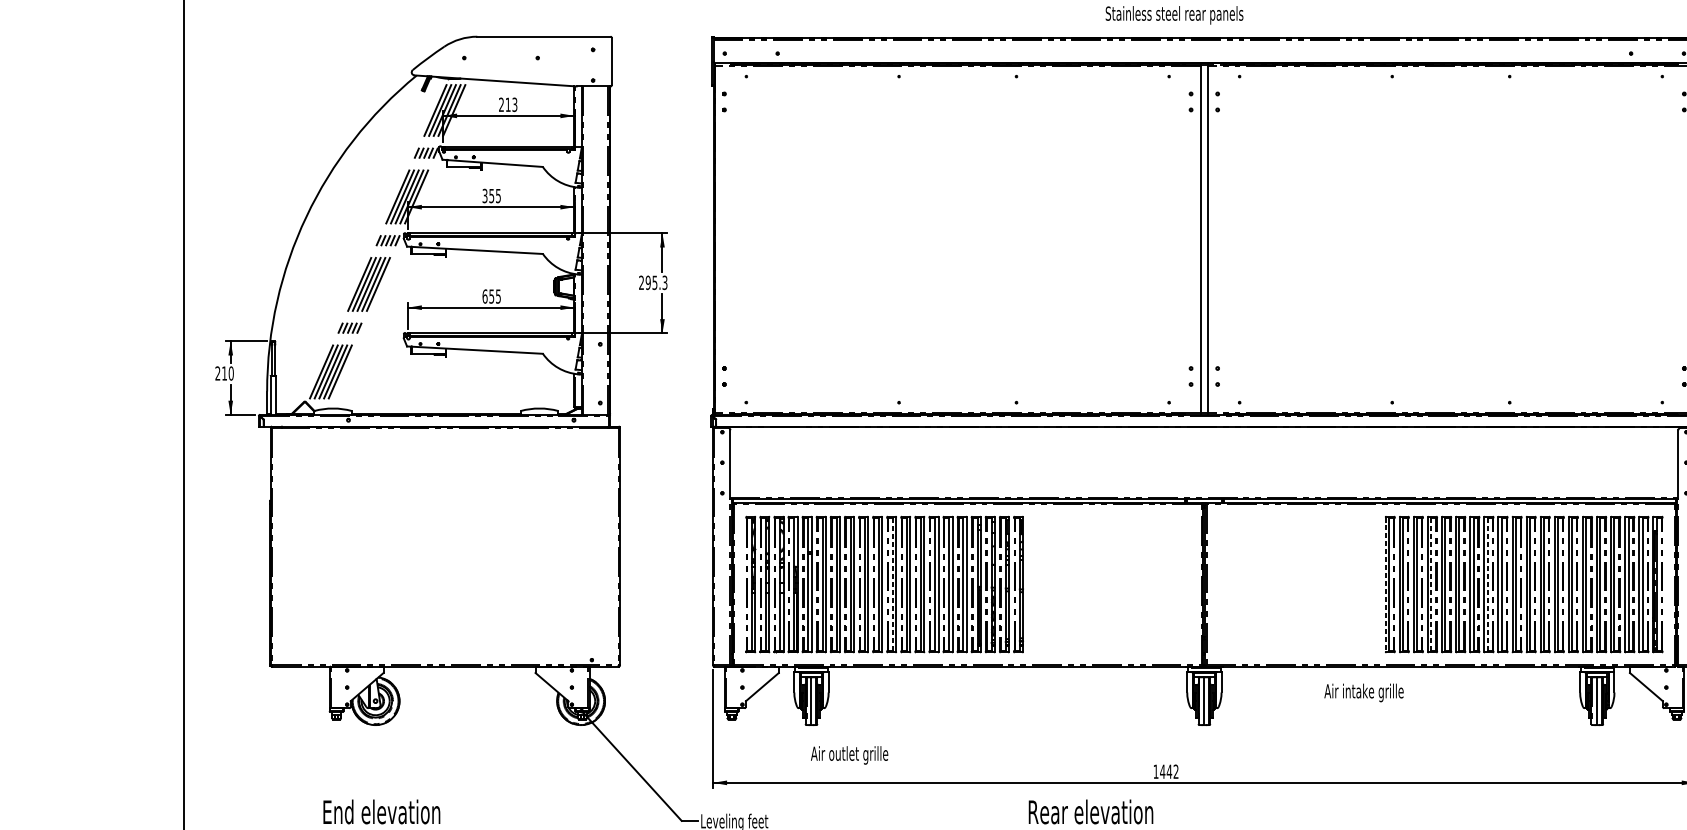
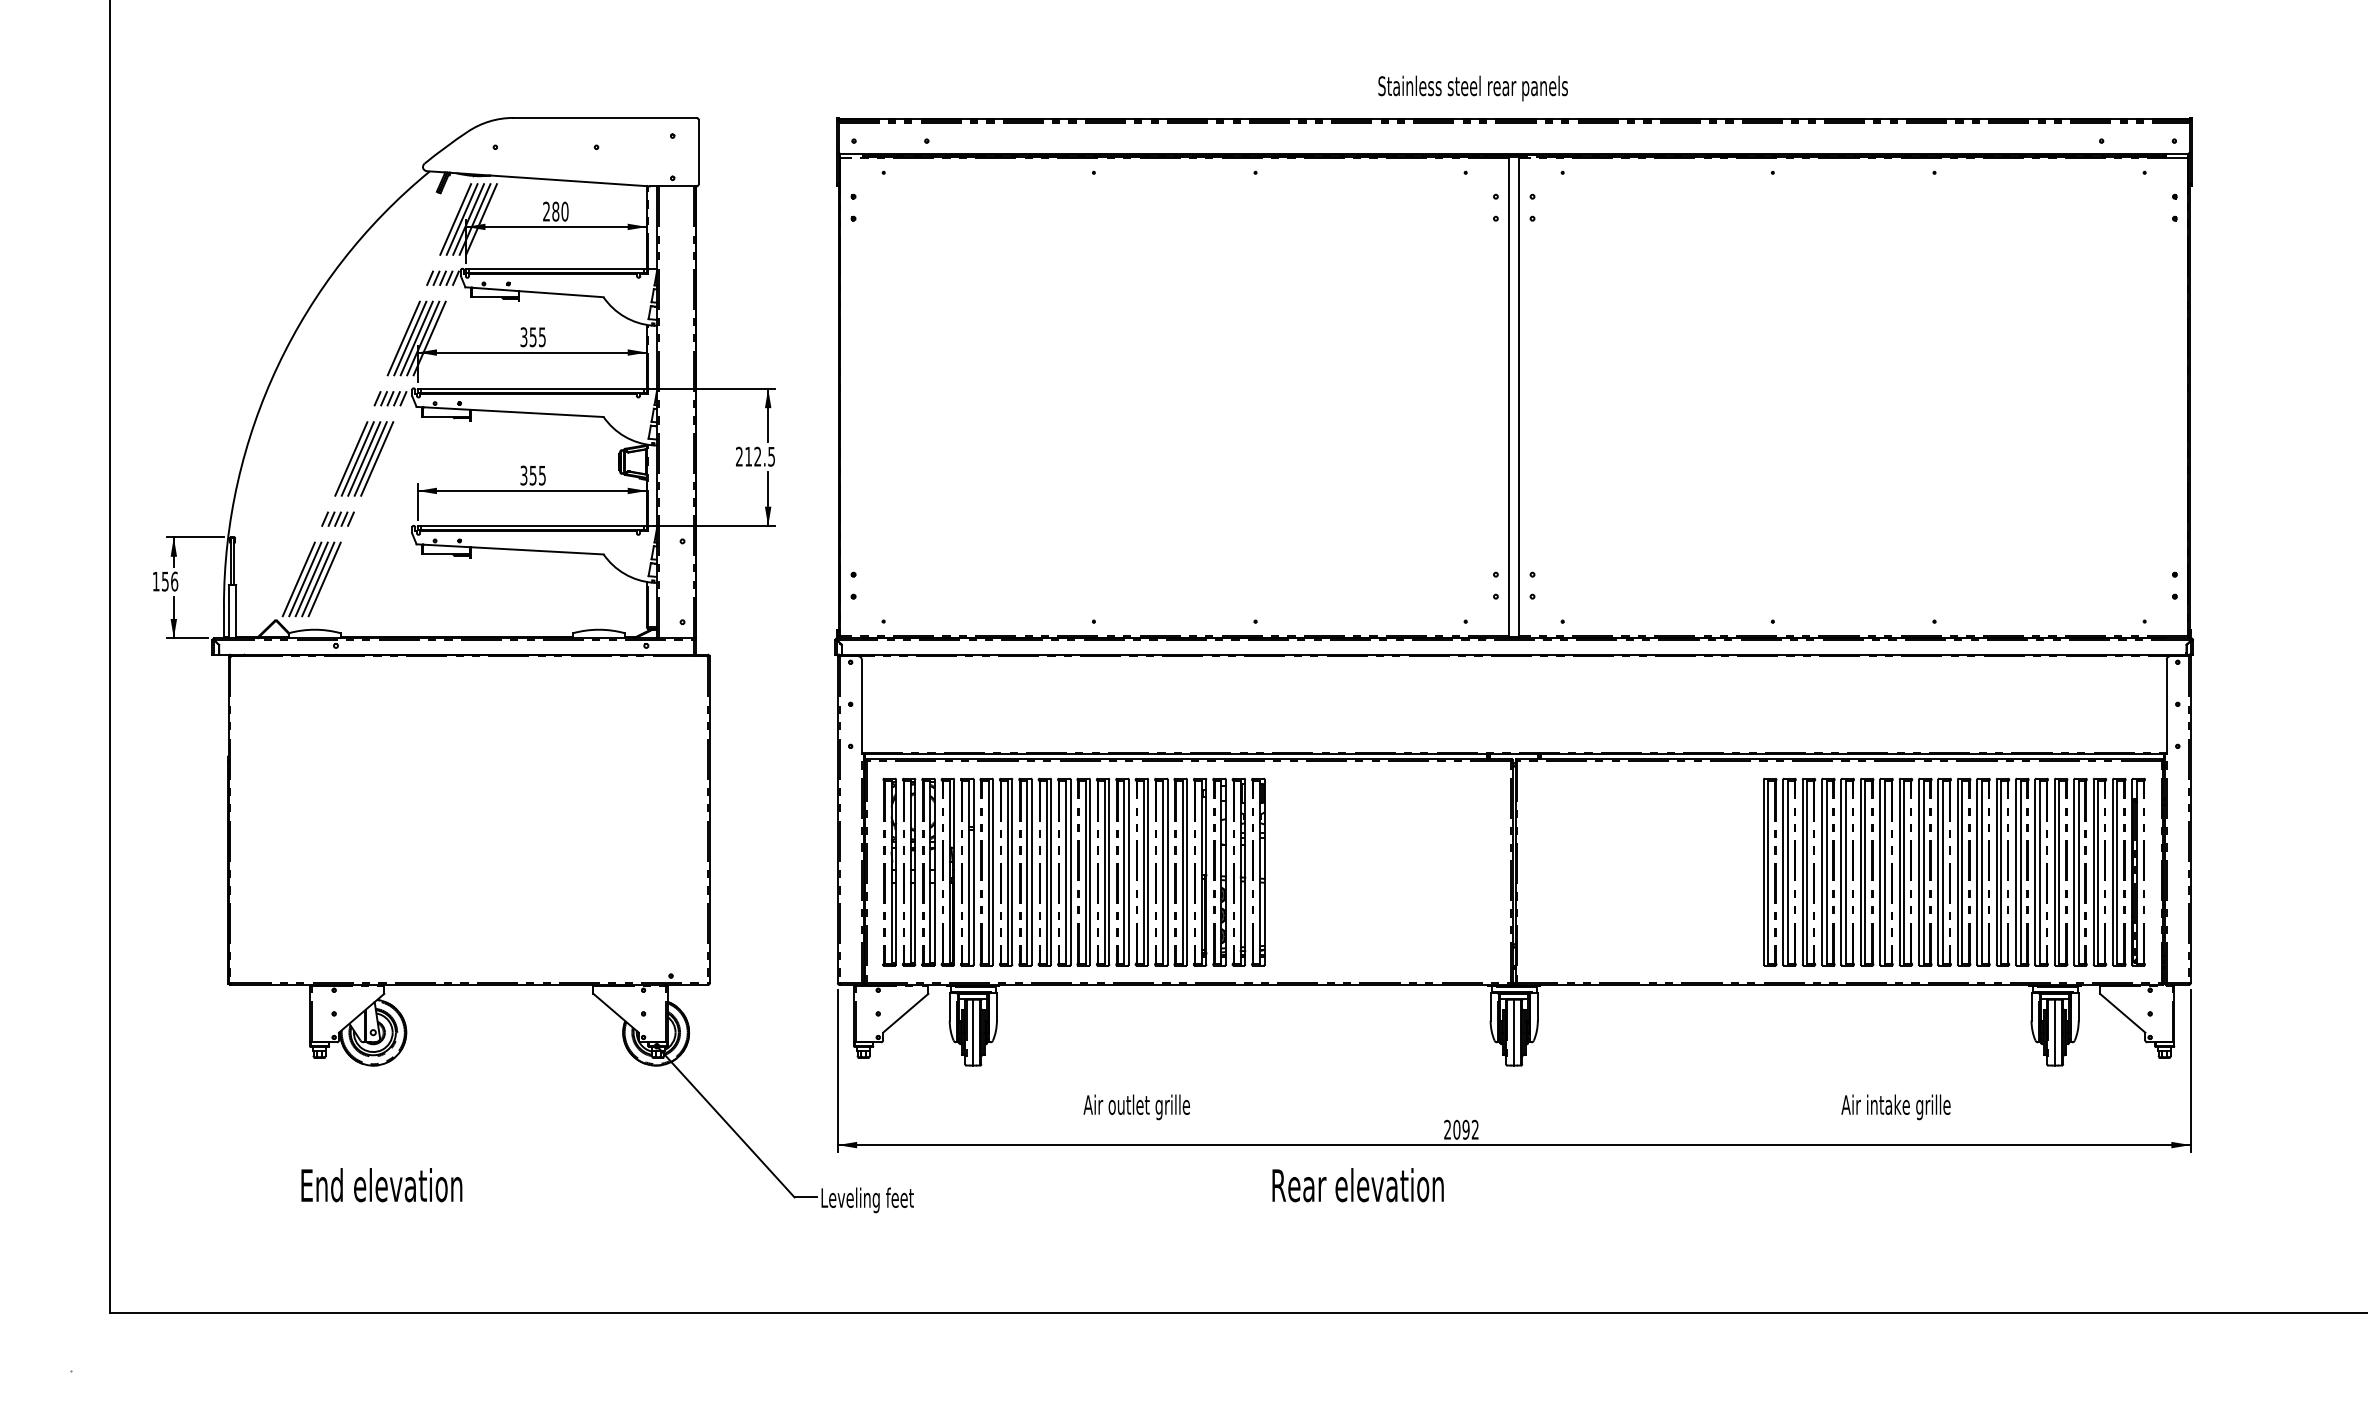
text: (511, 104) -> (560, 211), 213 -> 280
text: (656, 282) -> (760, 456), 295.3 -> 212.5
text: (484, 296) -> (523, 475), 655 -> 355
text: (224, 373) -> (165, 581), 210 -> 156
line: (892, 584) -> (1085, 872), dashed -> solid
line: (1385, 584) -> (1763, 872), dashed -> solid
line: (1431, 584) -> (1826, 871), dashed -> solid
line: (1487, 584) -> (1904, 871), dashed -> solid
text: (1363, 693) -> (1895, 1107), moved
text: (849, 755) -> (1136, 1107), moved
text: (1162, 771) -> (1456, 1129), 1442 -> 2092

